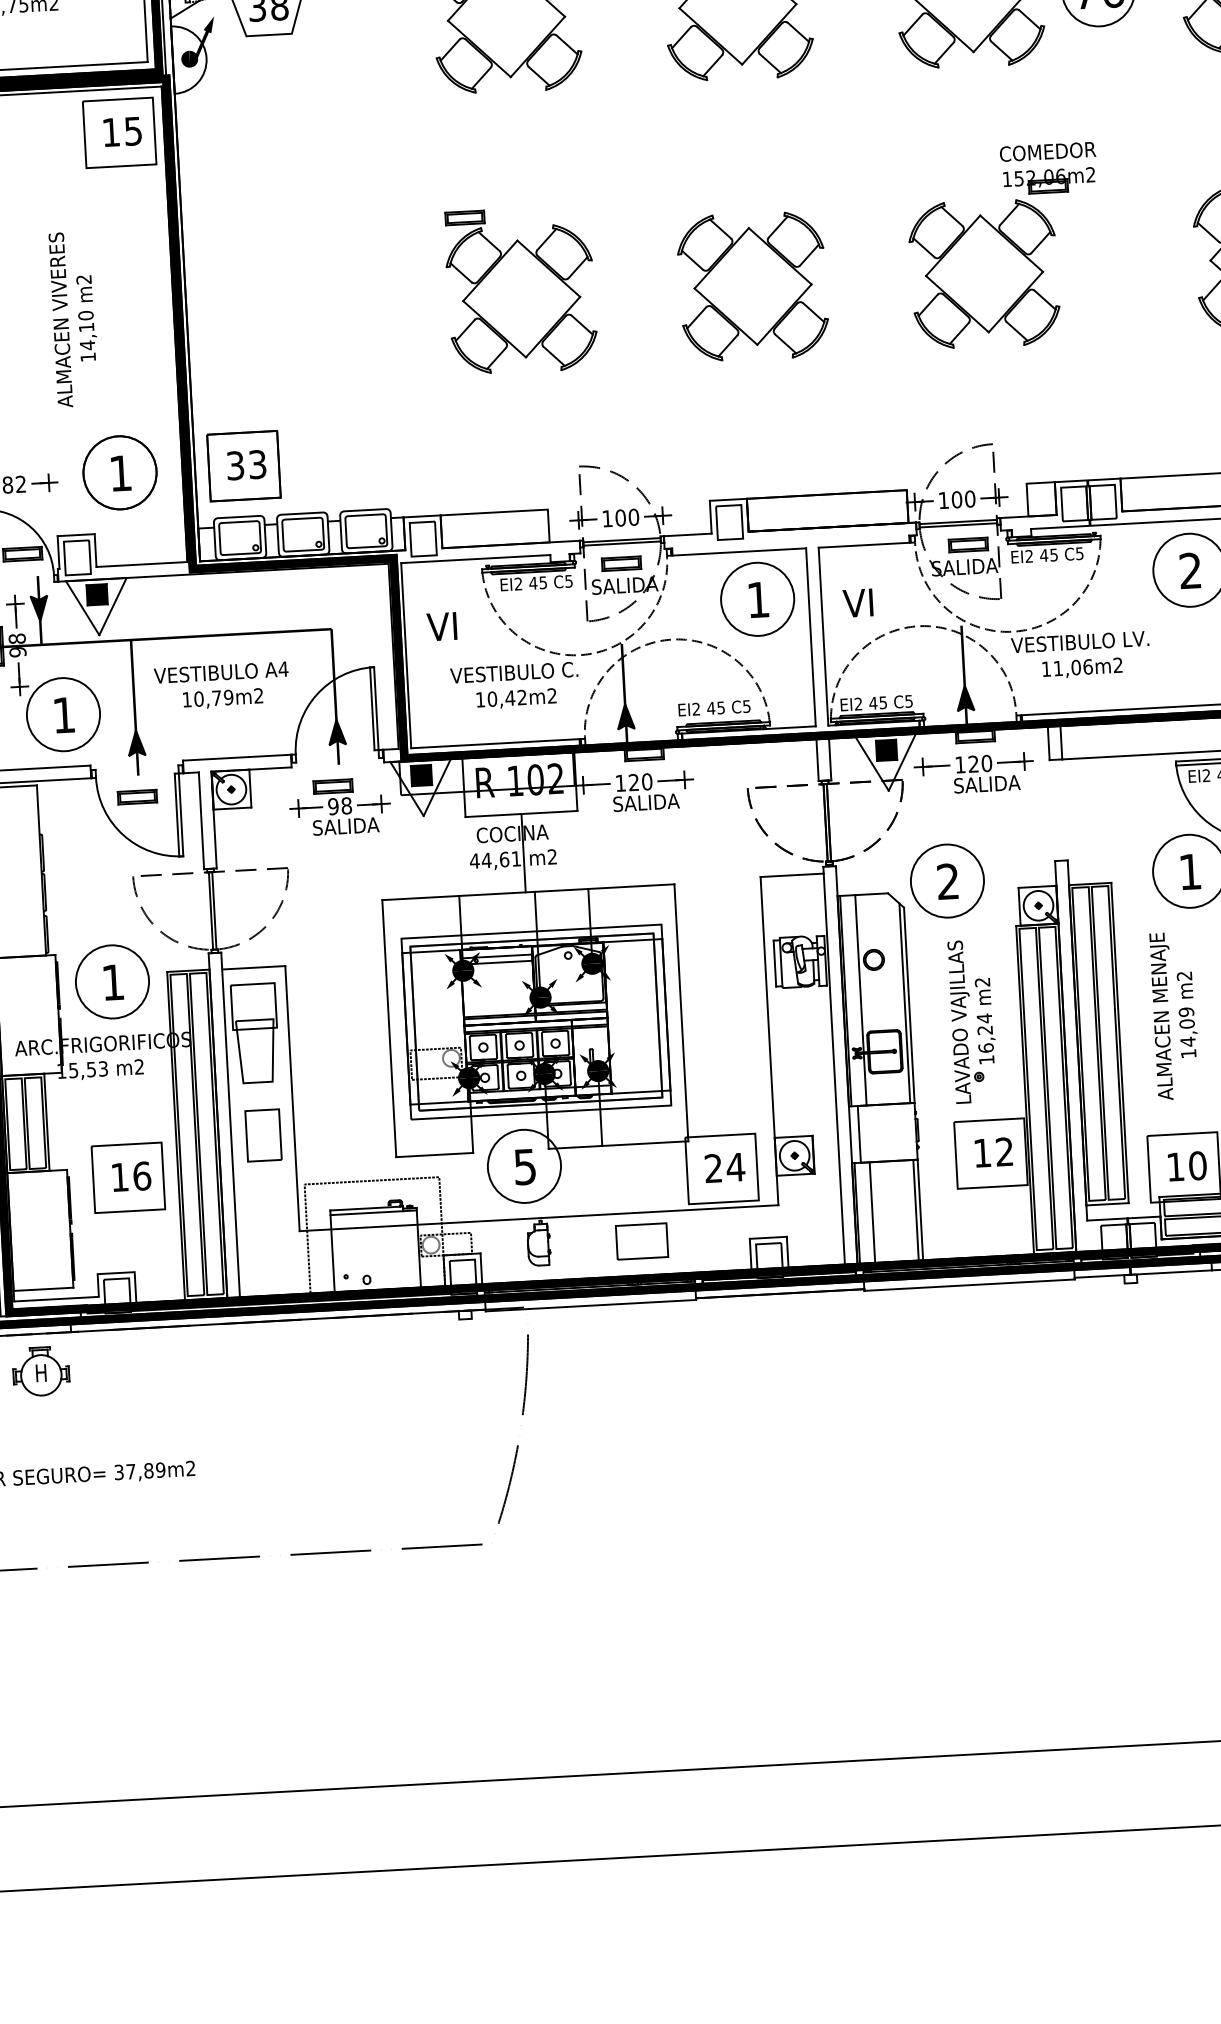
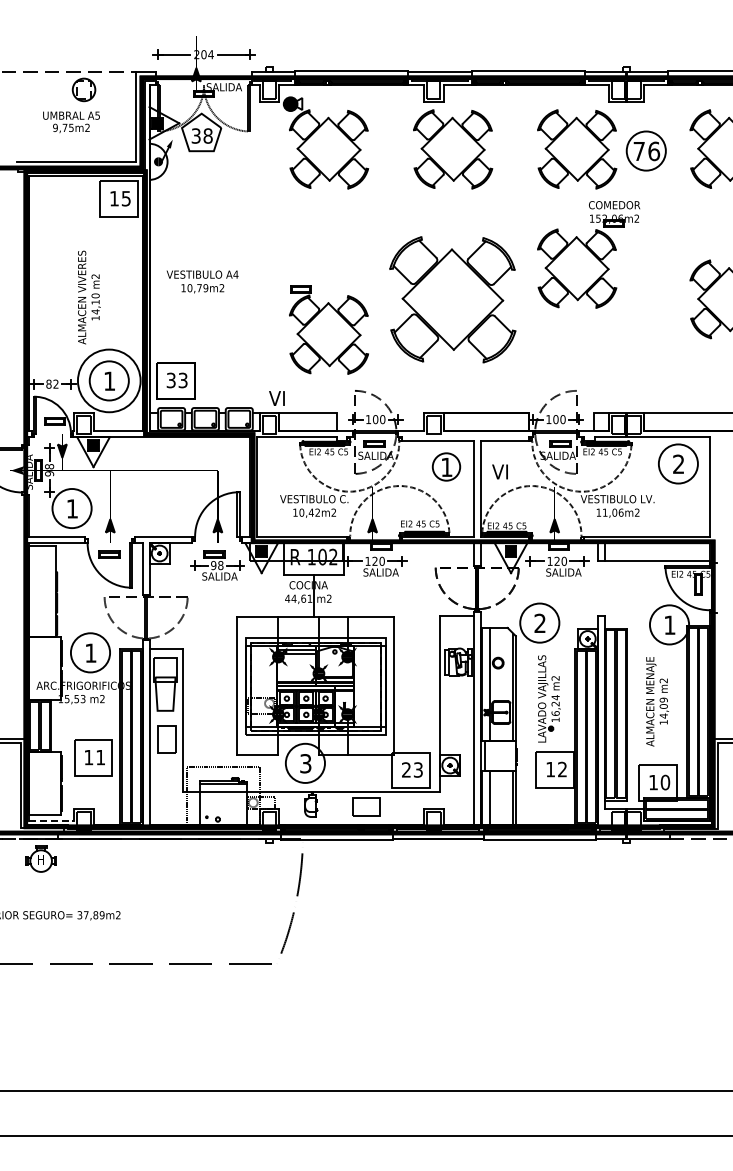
part: (1004, 246) -> (588, 254), moved
part: (753, 286) -> (453, 299), size x1.6
part: (520, 289) -> (328, 329), moved
circle: (118, 472) -> (108, 380), size x1.6
circle: (757, 598) -> (446, 466), size x0.7
text: (441, 626) -> (276, 398), moved
text: (221, 685) -> (202, 281), moved
text: (524, 1166) -> (305, 763), 5 -> 3
text: (735, 1166) -> (418, 769), 24 -> 23
text: (141, 1176) -> (100, 757), 16 -> 11
line: (54, 1298) -> (50, 820), solid -> dashed

